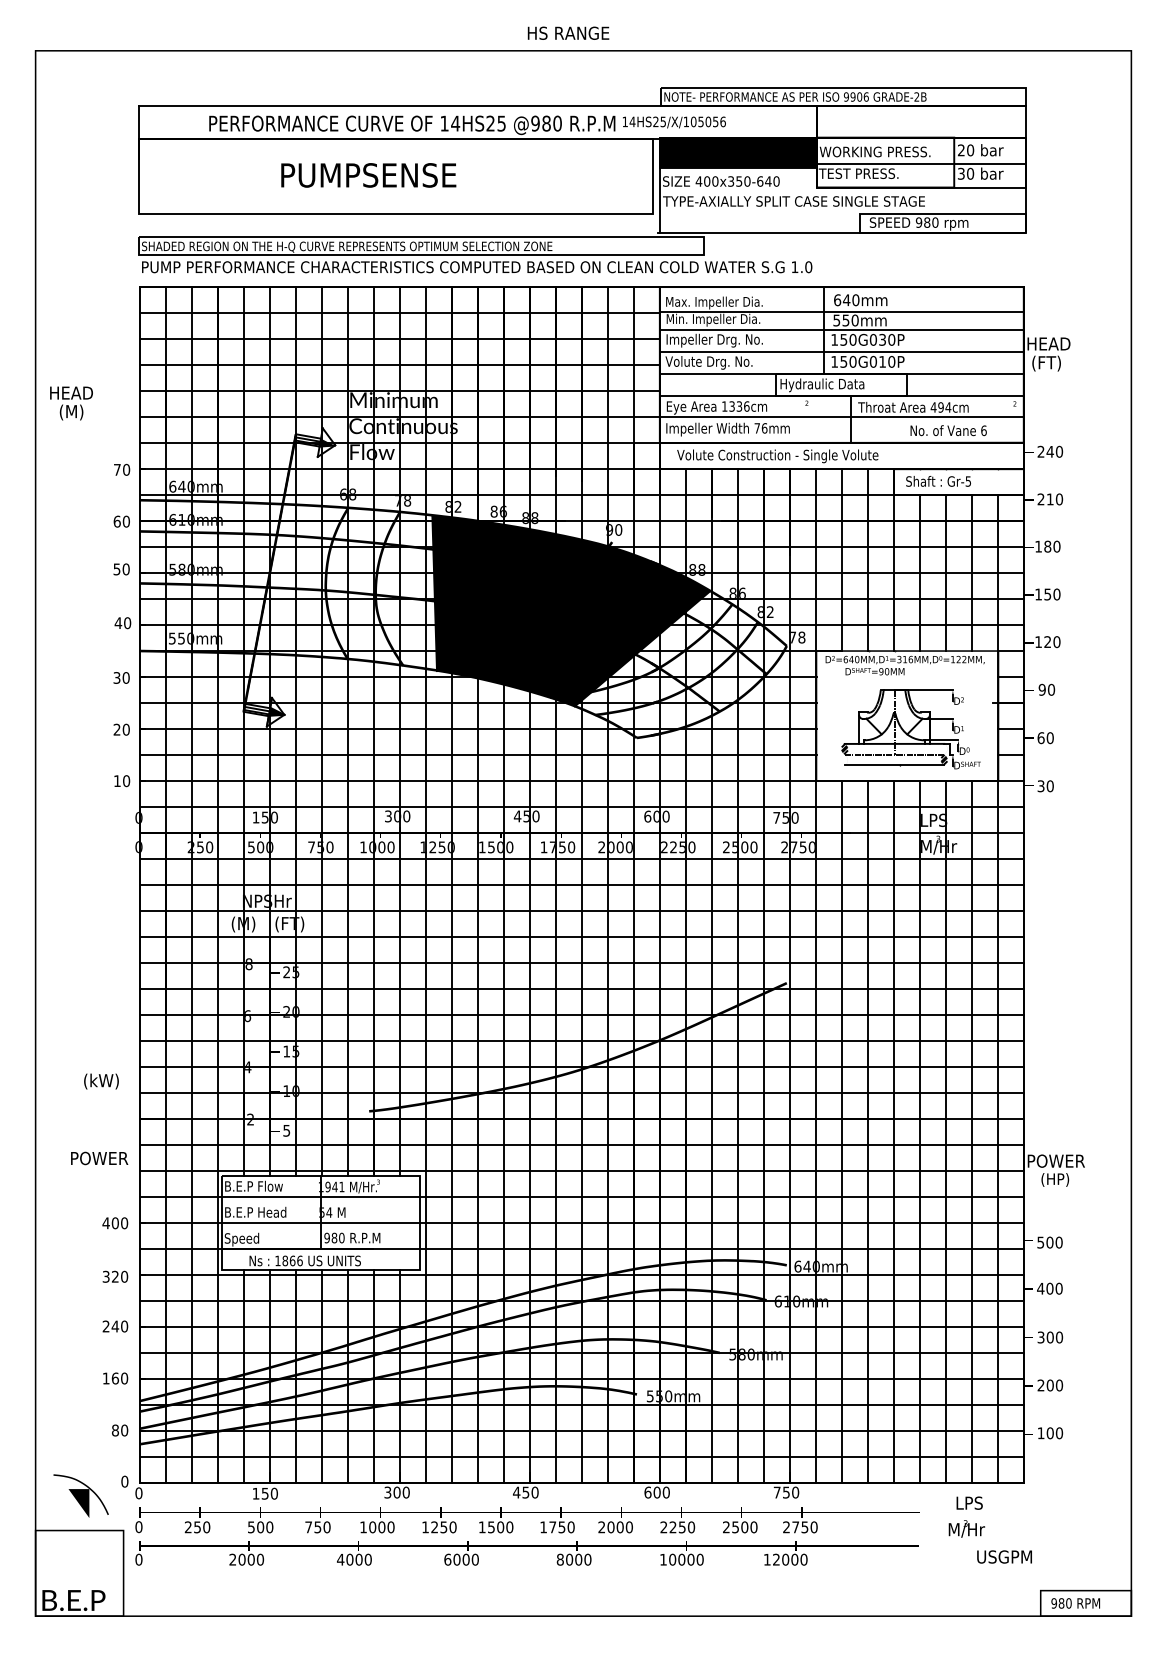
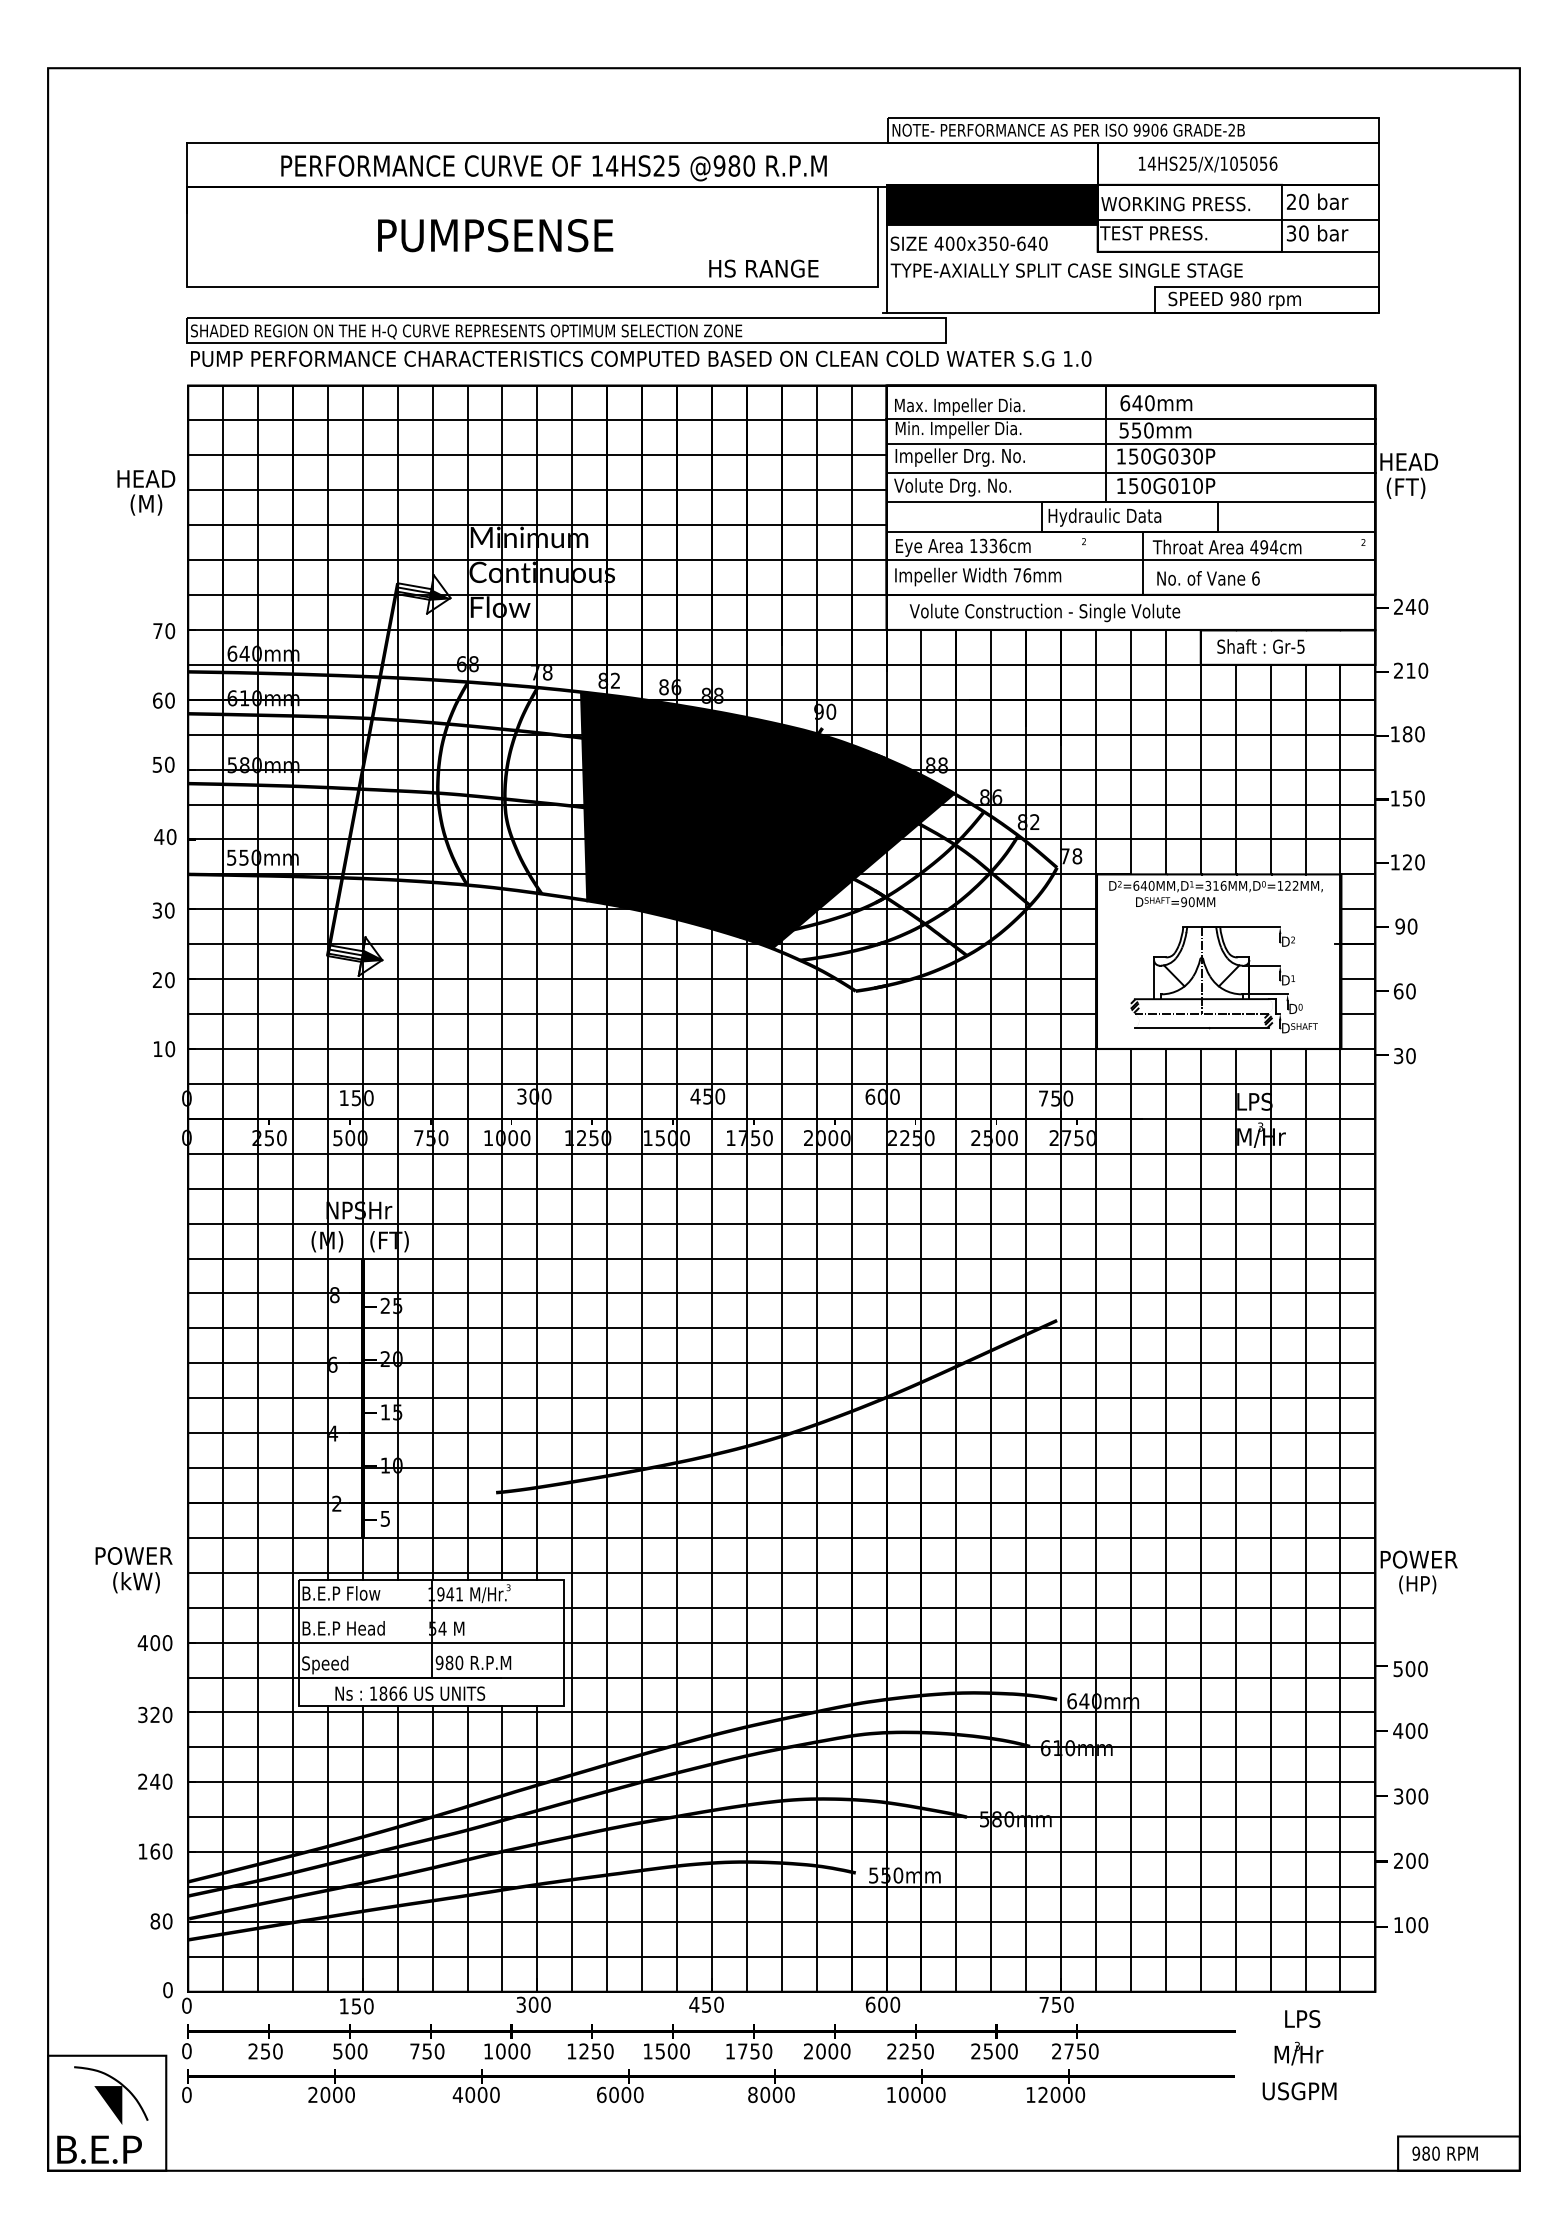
text: (568, 33) -> (763, 268), moved
text: (674, 122) -> (1208, 164), moved
text: (71, 403) -> (146, 492), moved
text: (948, 430) -> (1208, 578), moved
text: (101, 1081) -> (136, 1582), moved
part: (81, 1496) -> (111, 2095), moved
text: (1004, 1557) -> (1299, 2091), moved

